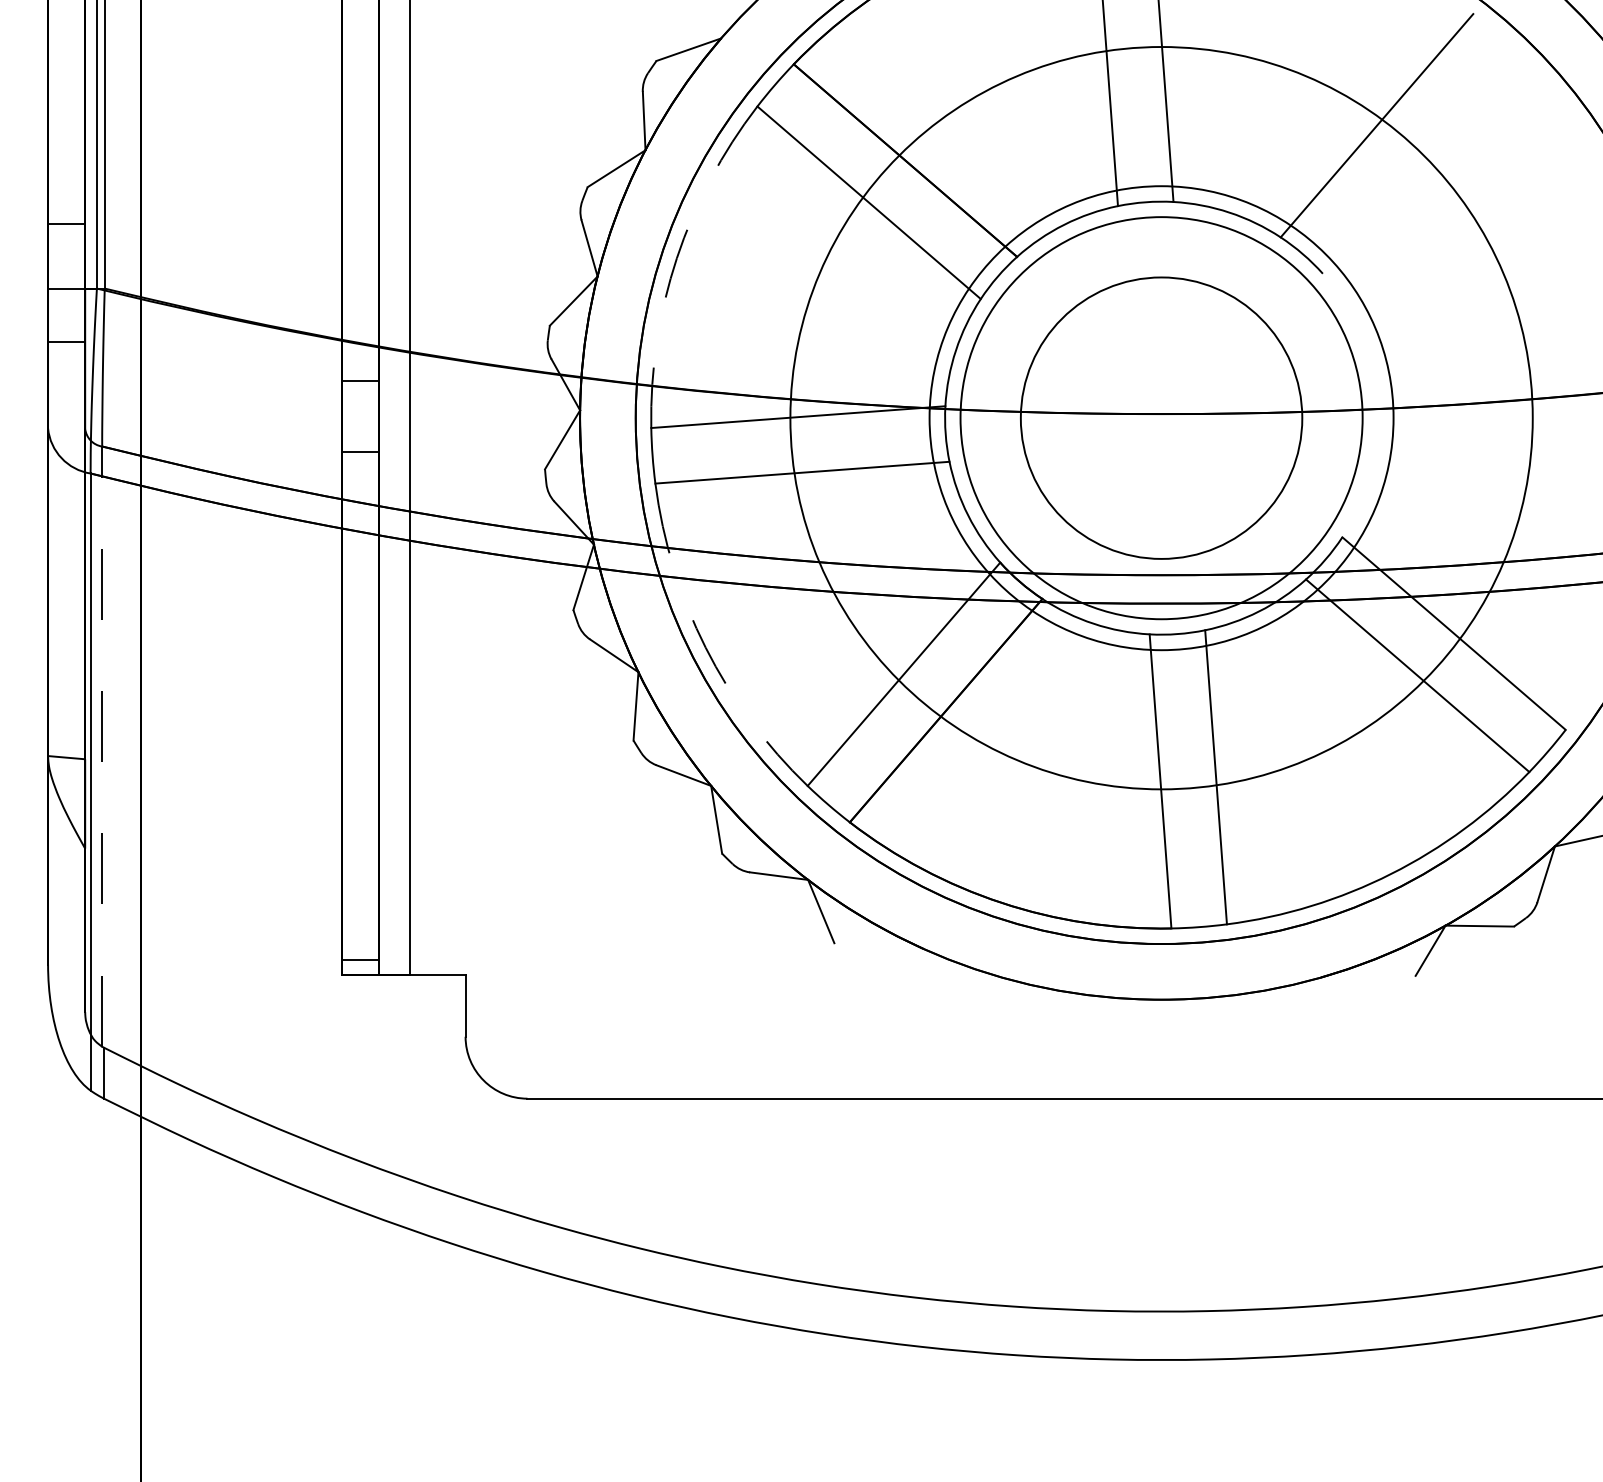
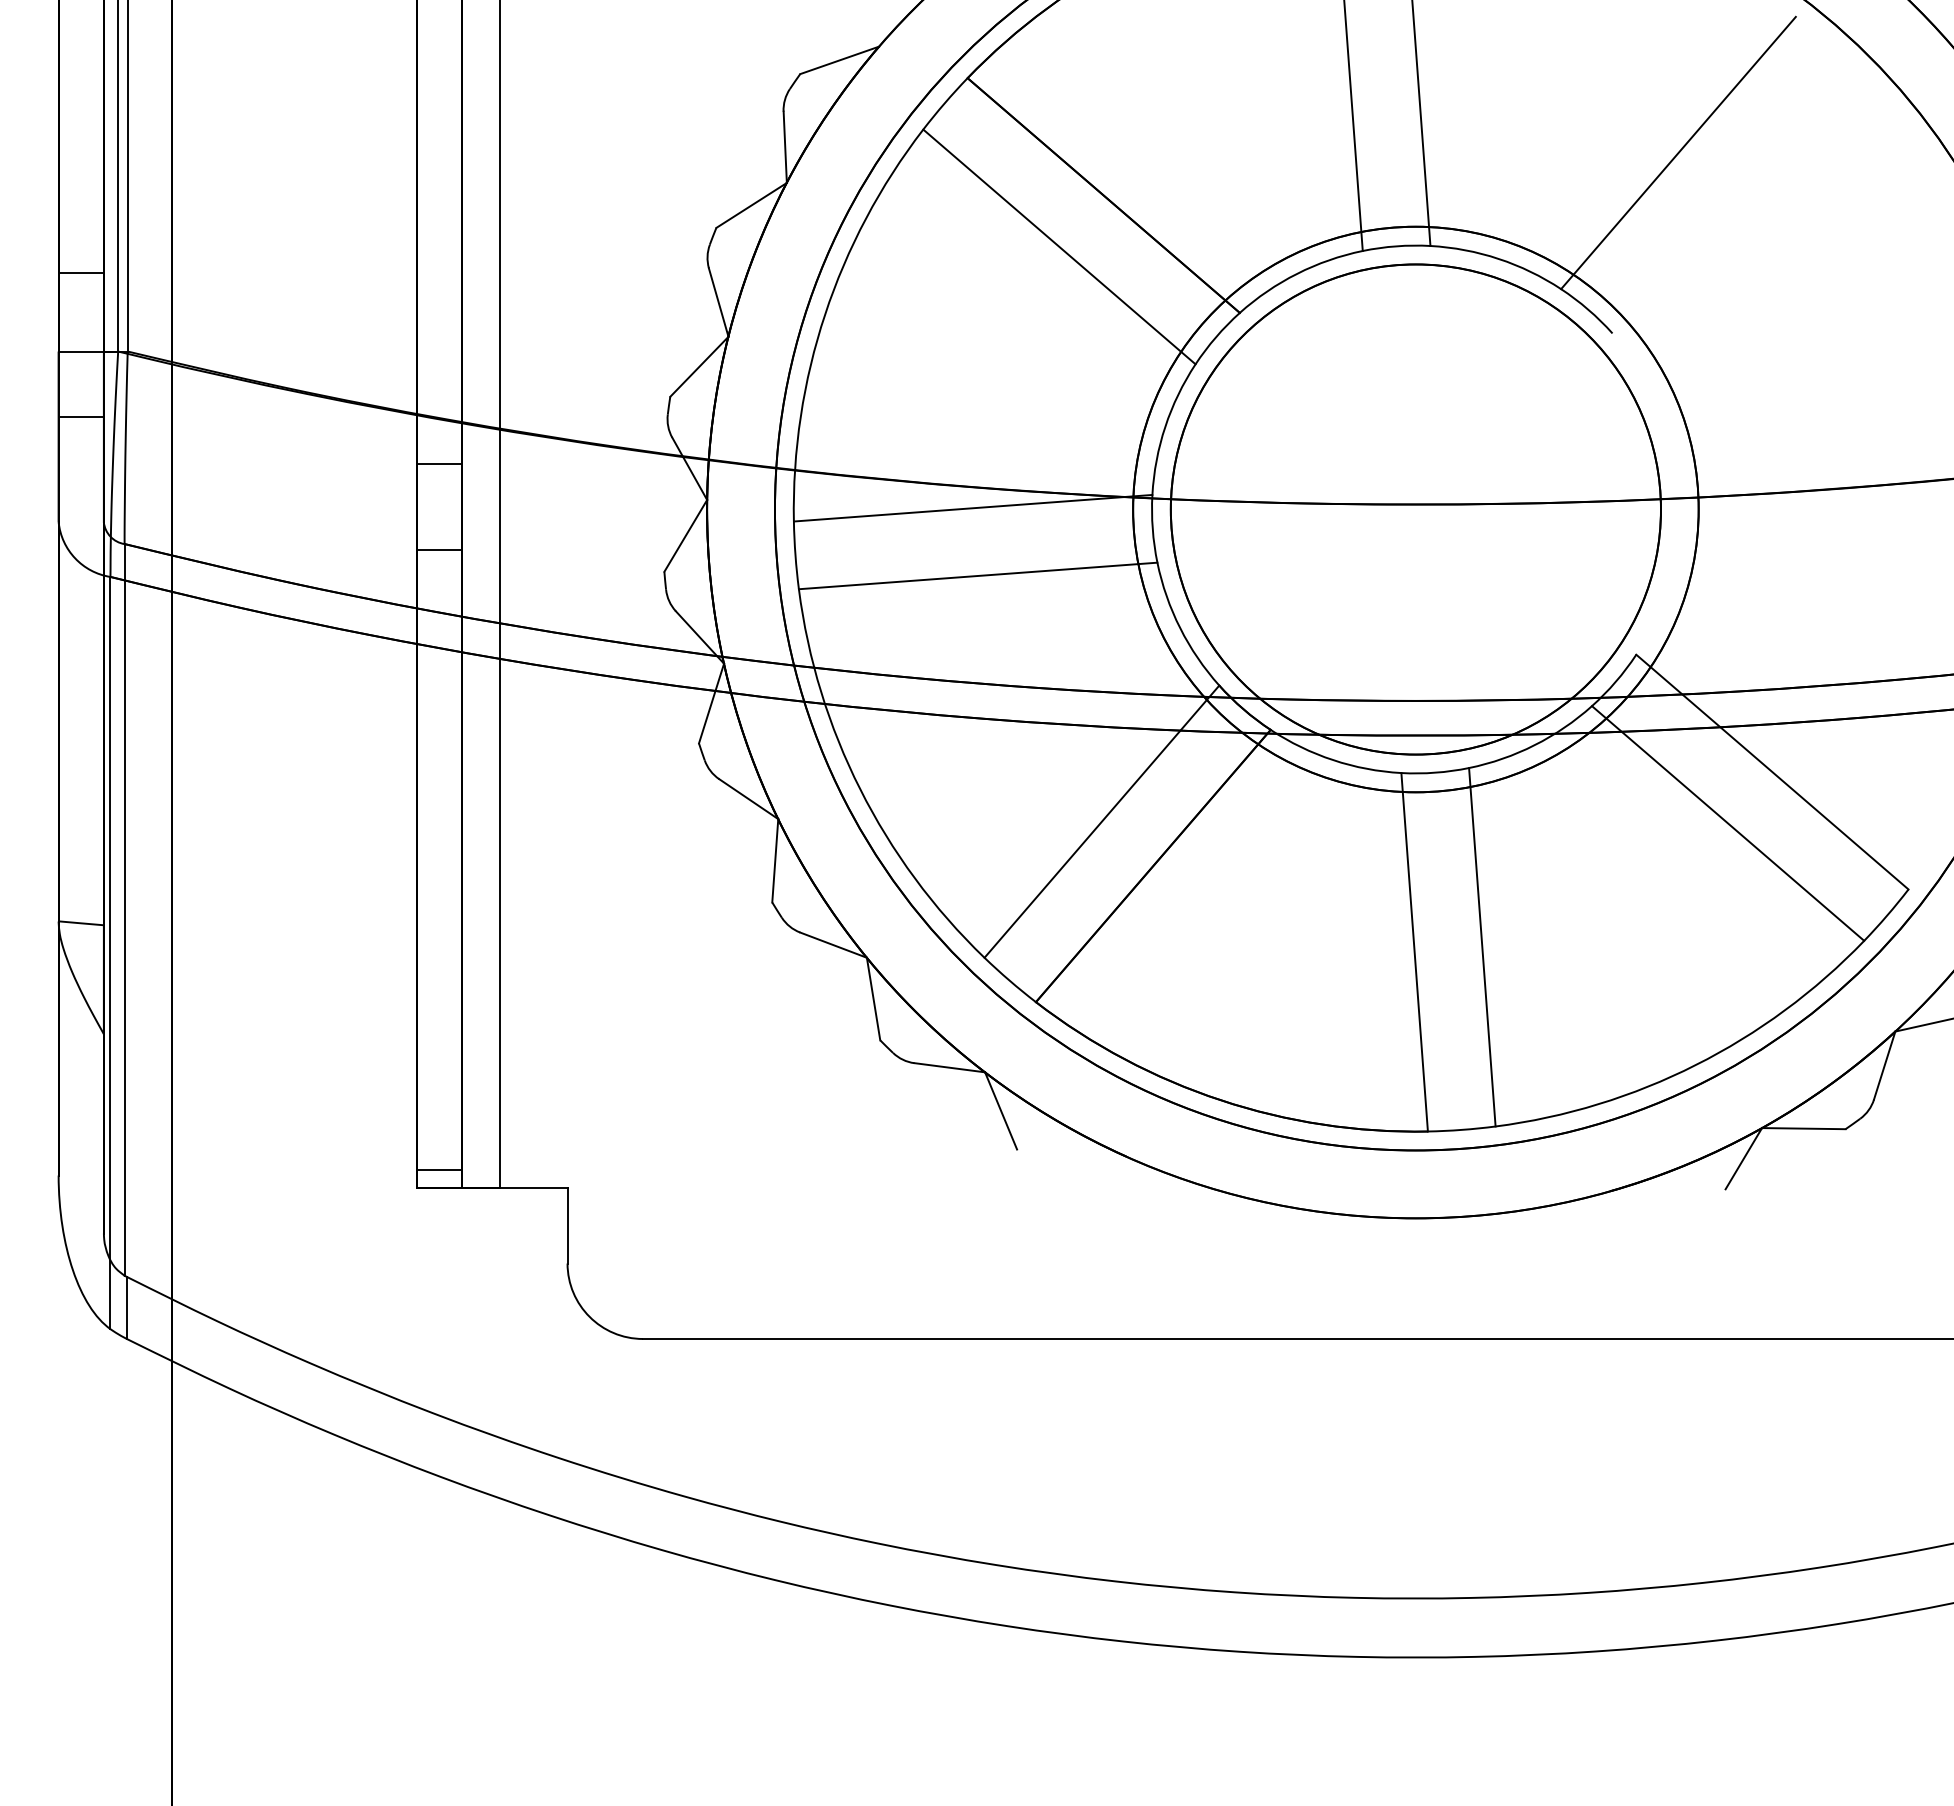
arc: (677, 258) -> (825, 314), dashed -> solid
circle: (1161, 418) -> (1415, 509), size x0.62
circle: (1161, 418) -> (1415, 509), size x1.43
arc: (705, 647) -> (860, 789), dashed -> solid
line: (102, 746) -> (124, 909), dashed -> solid

